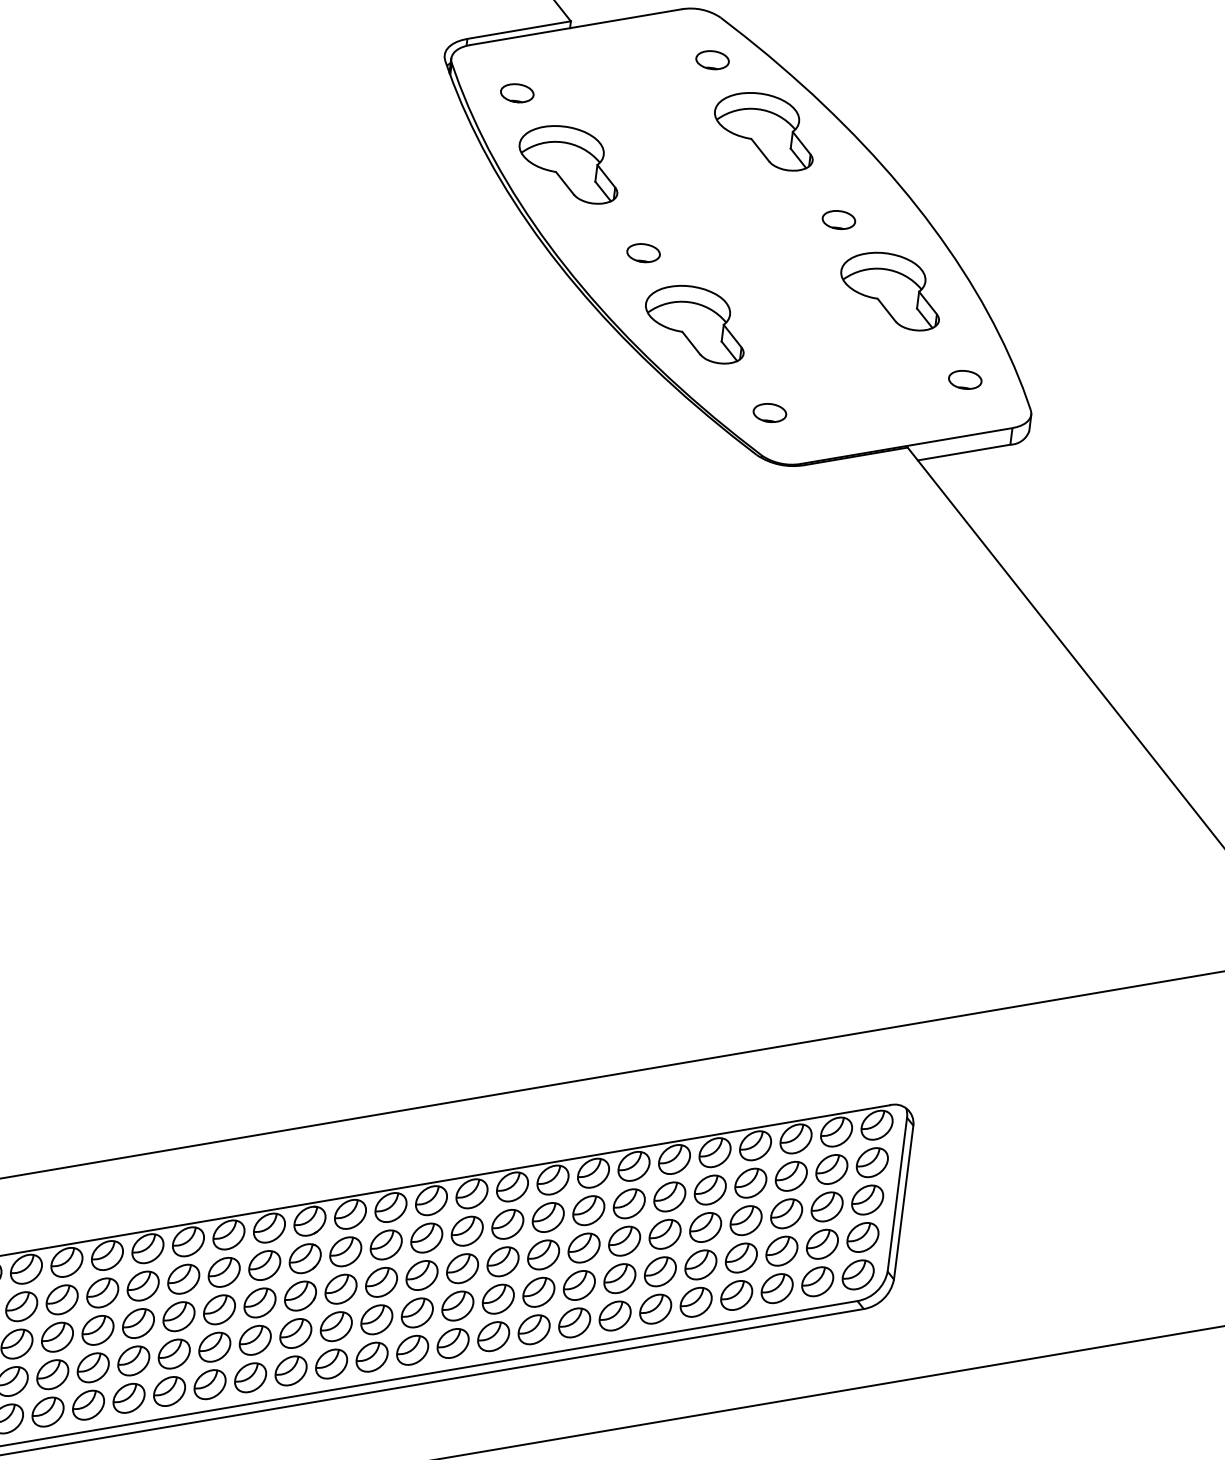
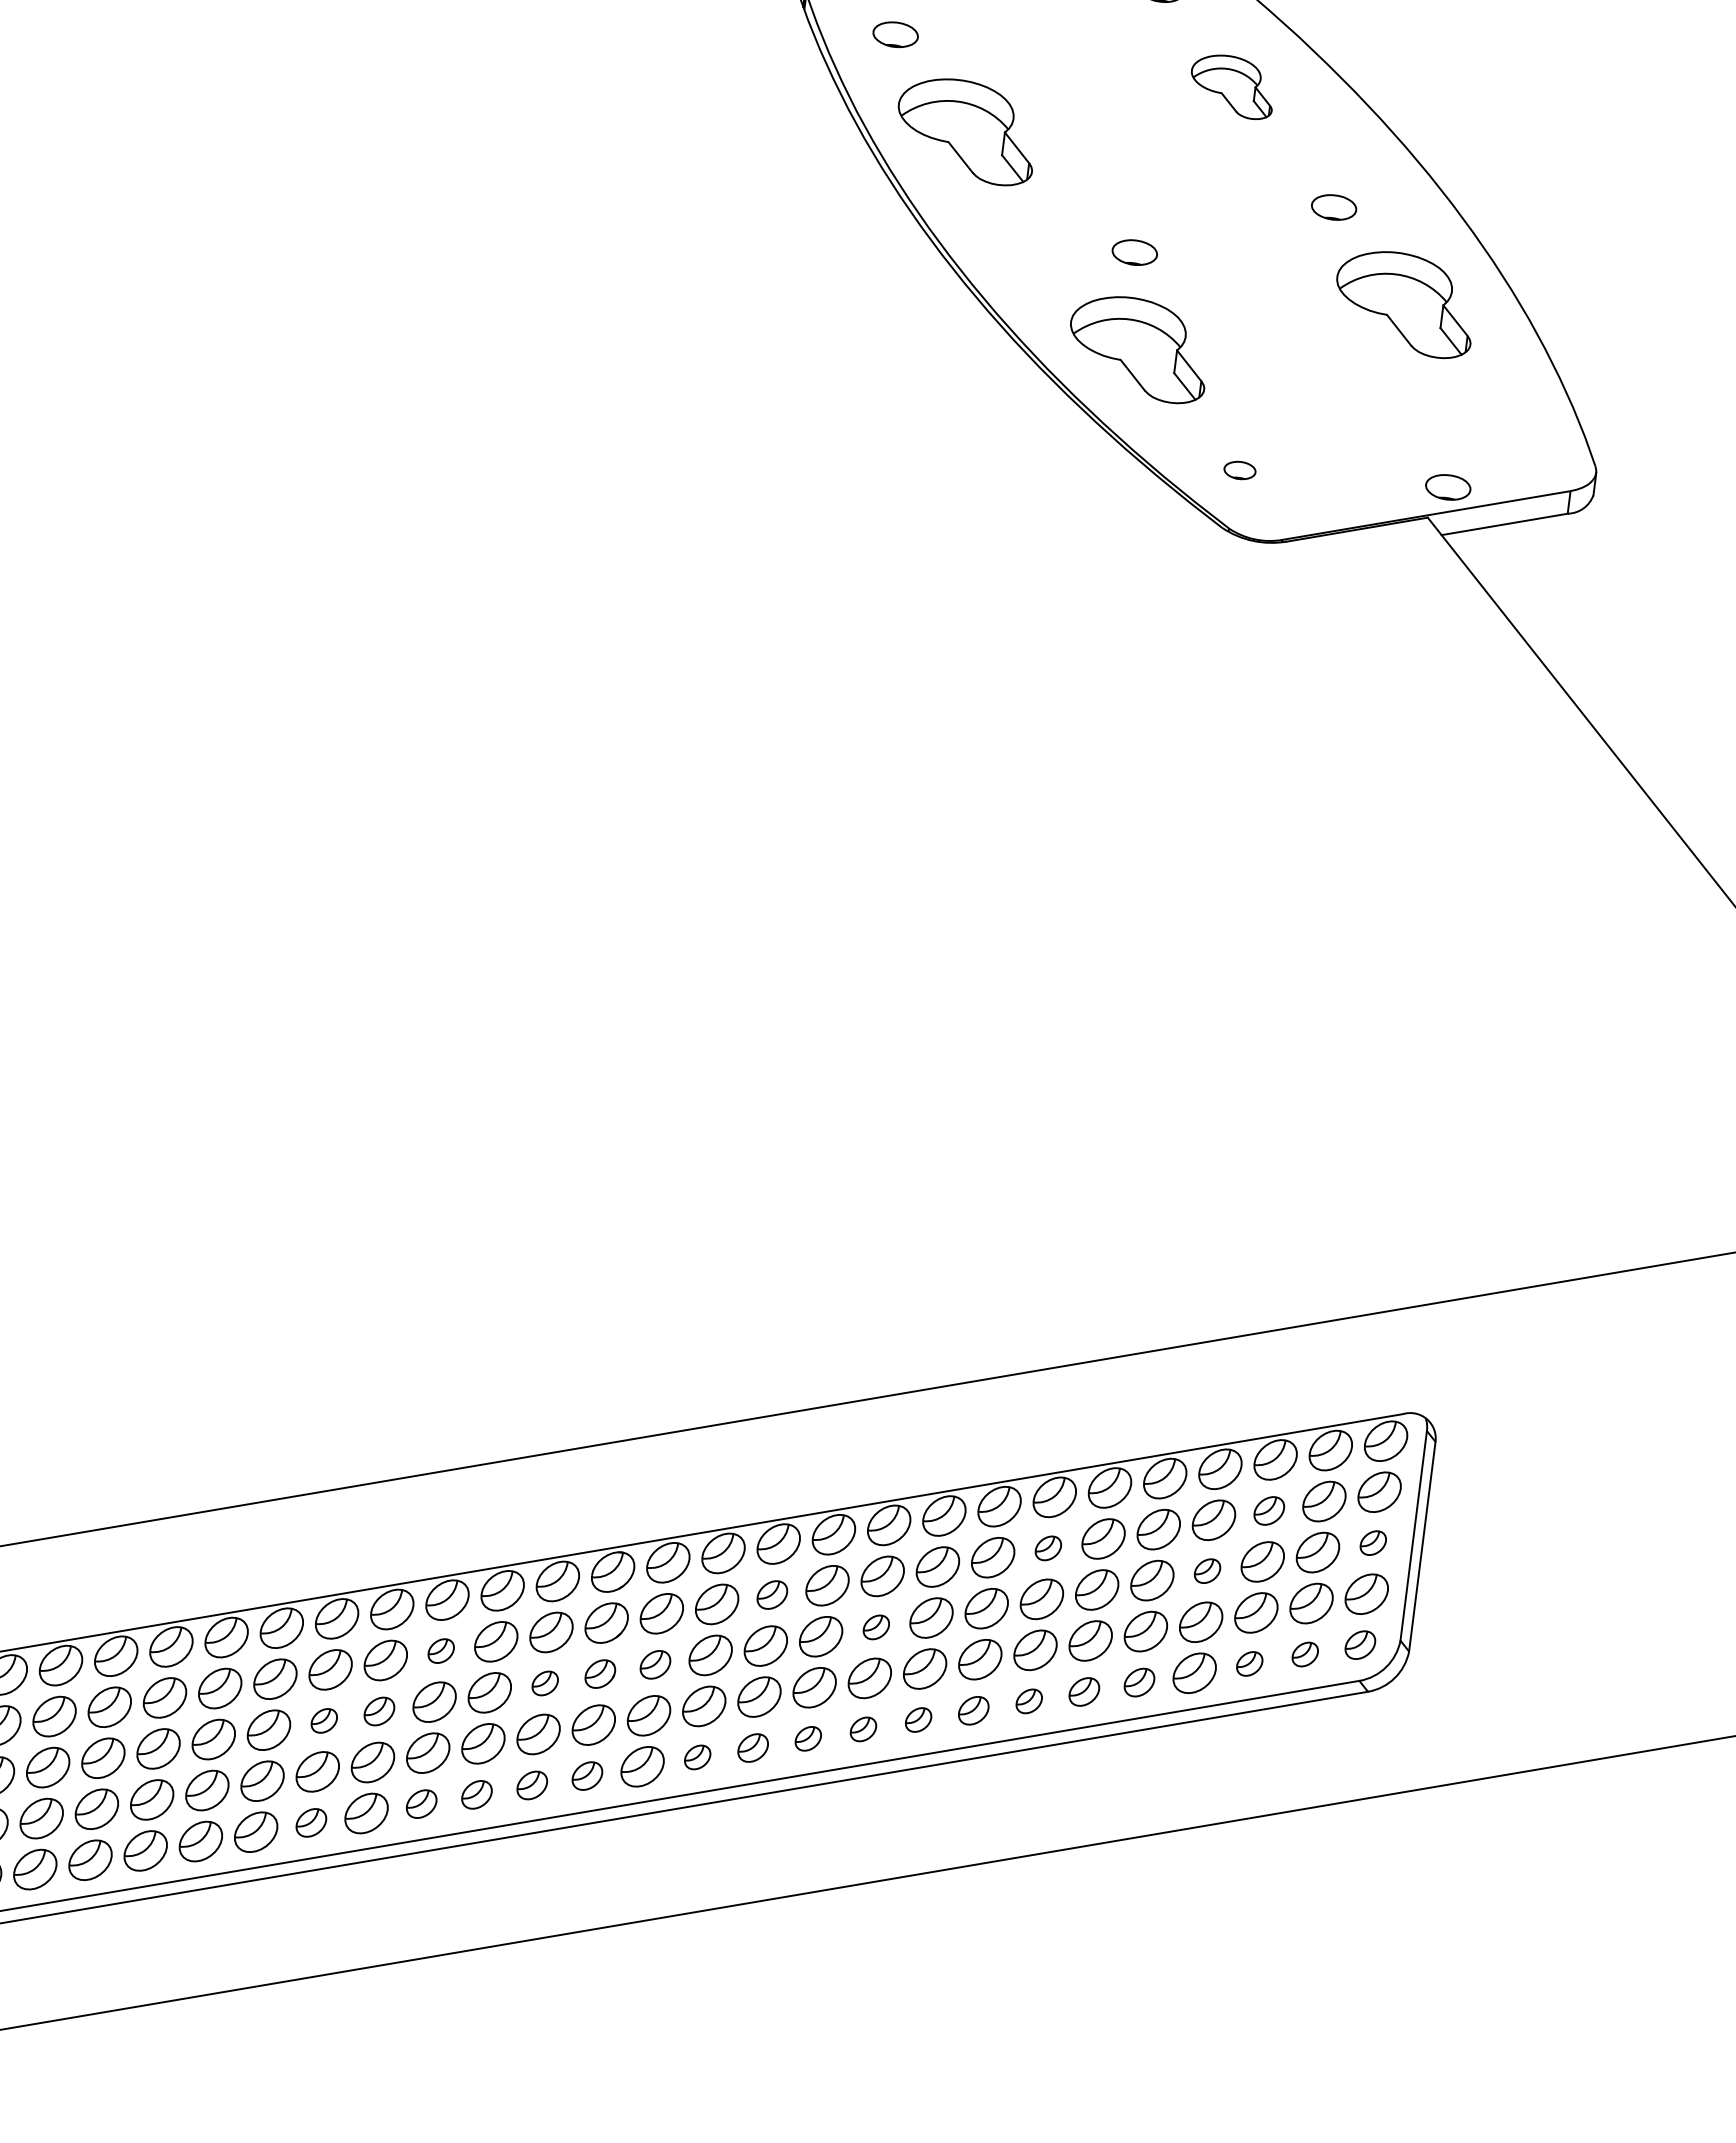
part: (763, 131) -> (1231, 87), size x0.6
part: (643, 253) -> (1134, 252), moved
part: (965, 379) -> (1448, 487), moved
part: (769, 412) -> (1239, 470), size x0.7
part: (791, 1176) -> (1269, 1510), size x0.7
part: (867, 1199) -> (1373, 1542), size x0.6
part: (629, 1203) -> (1048, 1548), size x0.6
part: (746, 1220) -> (1207, 1570), size x0.6
part: (426, 1237) -> (772, 1594), size x0.7
part: (503, 1261) -> (876, 1627), size x0.6
part: (858, 1274) -> (1360, 1644), size x0.7
part: (184, 1278) -> (441, 1650), size x0.6
part: (817, 1281) -> (1305, 1654), size x0.6
part: (776, 1288) -> (1249, 1663), size x0.6
part: (341, 1289) -> (655, 1664), size x0.7
part: (300, 1295) -> (600, 1673), size x0.7
part: (260, 1302) -> (545, 1683), size x0.6
part: (696, 1302) -> (1139, 1682), size x0.7
part: (655, 1308) -> (1084, 1691), size x0.7
part: (615, 1316) -> (1029, 1701), size x0.6
part: (574, 1322) -> (973, 1710), size x0.7
part: (138, 1323) -> (379, 1711), size x0.7
part: (534, 1329) -> (918, 1719), size x0.6
part: (98, 1330) -> (324, 1720), size x0.6
part: (493, 1336) -> (863, 1729), size x0.6
part: (453, 1343) -> (808, 1738), size x0.6
part: (412, 1349) -> (753, 1747), size x0.7
part: (371, 1357) -> (697, 1757), size x0.6
part: (291, 1370) -> (587, 1775), size x0.7
part: (250, 1377) -> (532, 1785), size x0.7
part: (209, 1384) -> (476, 1794), size x0.7
part: (169, 1391) -> (421, 1803), size x0.7
part: (88, 1404) -> (311, 1822), size x0.7

